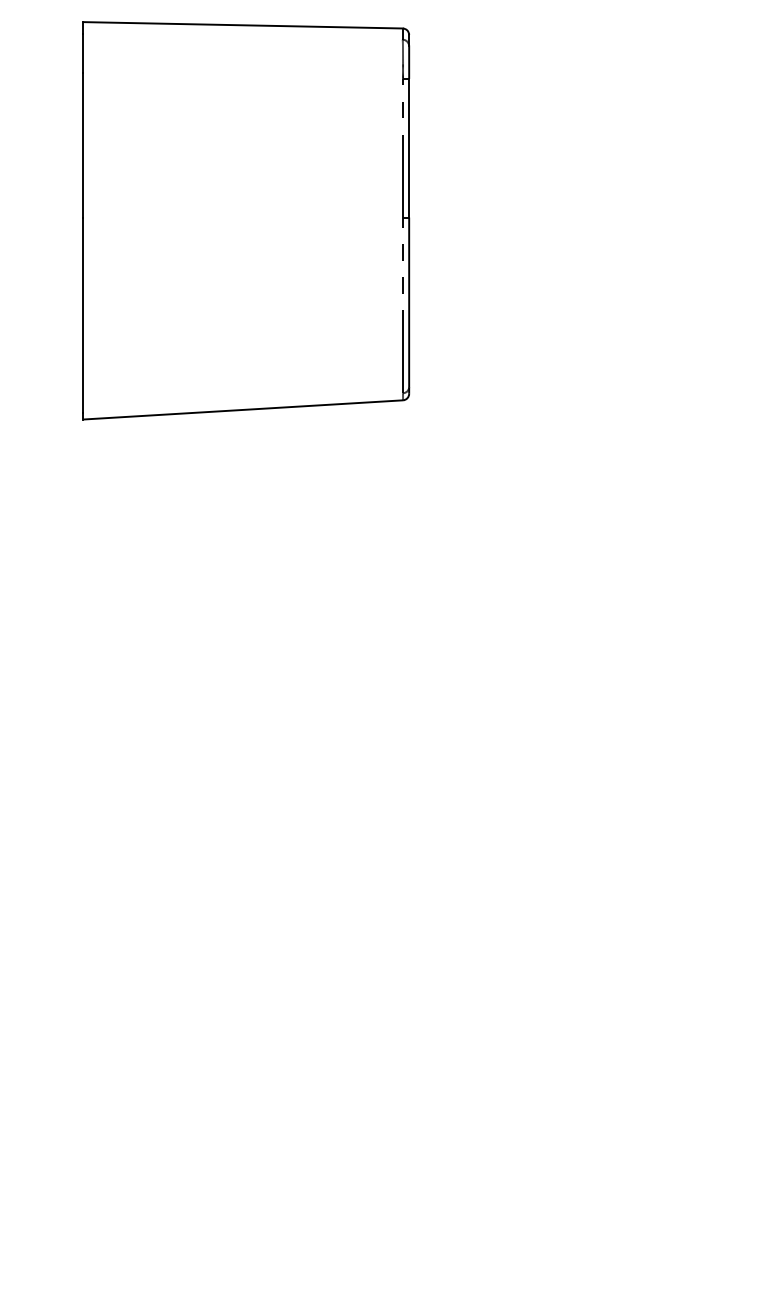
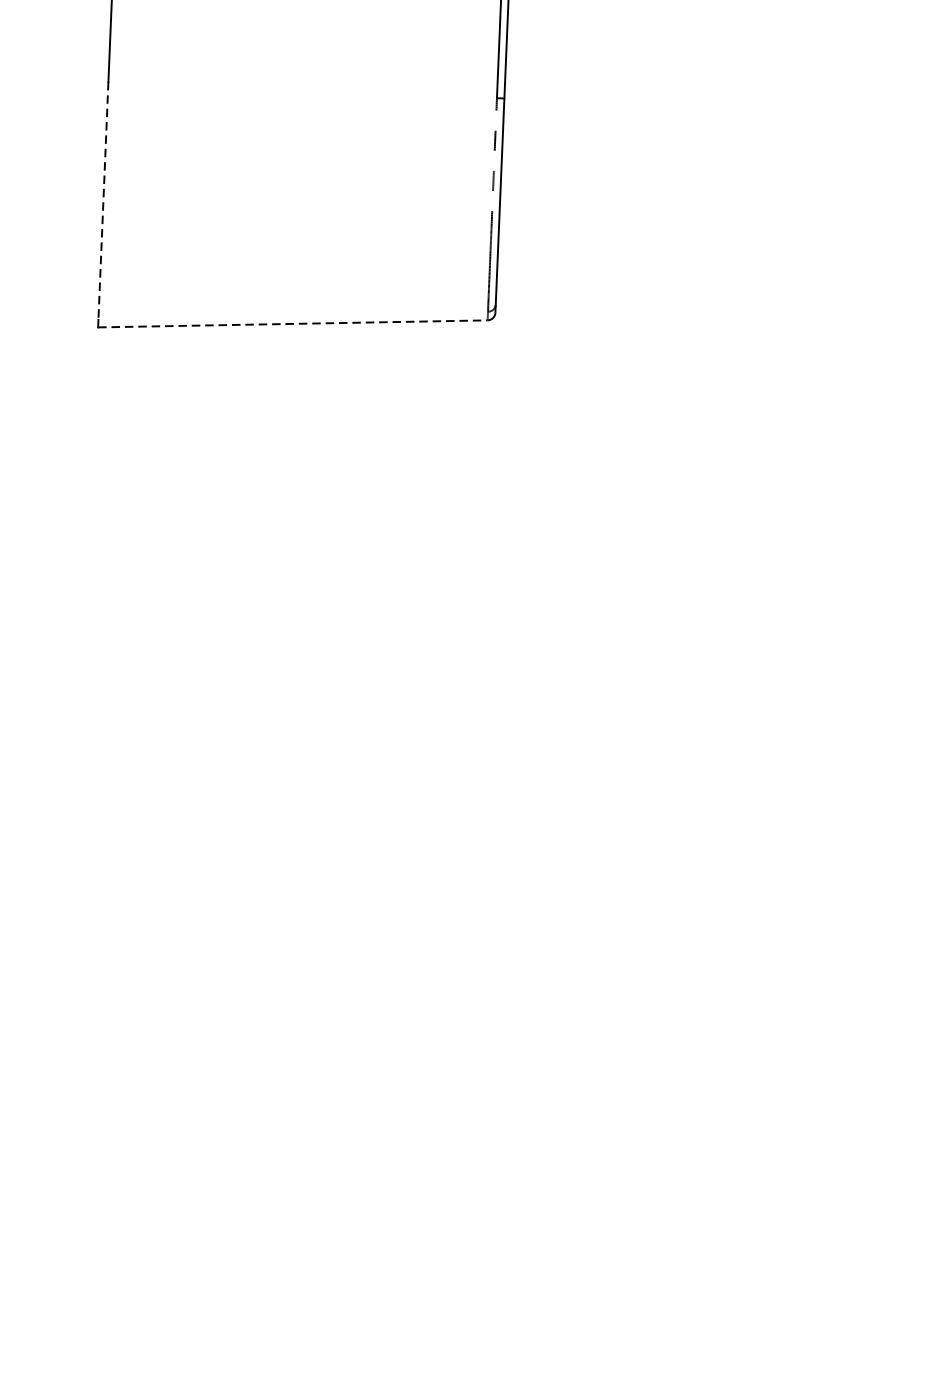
line: (83, 315) -> (103, 200), solid -> dashed
line: (244, 409) -> (294, 323), solid -> dashed

